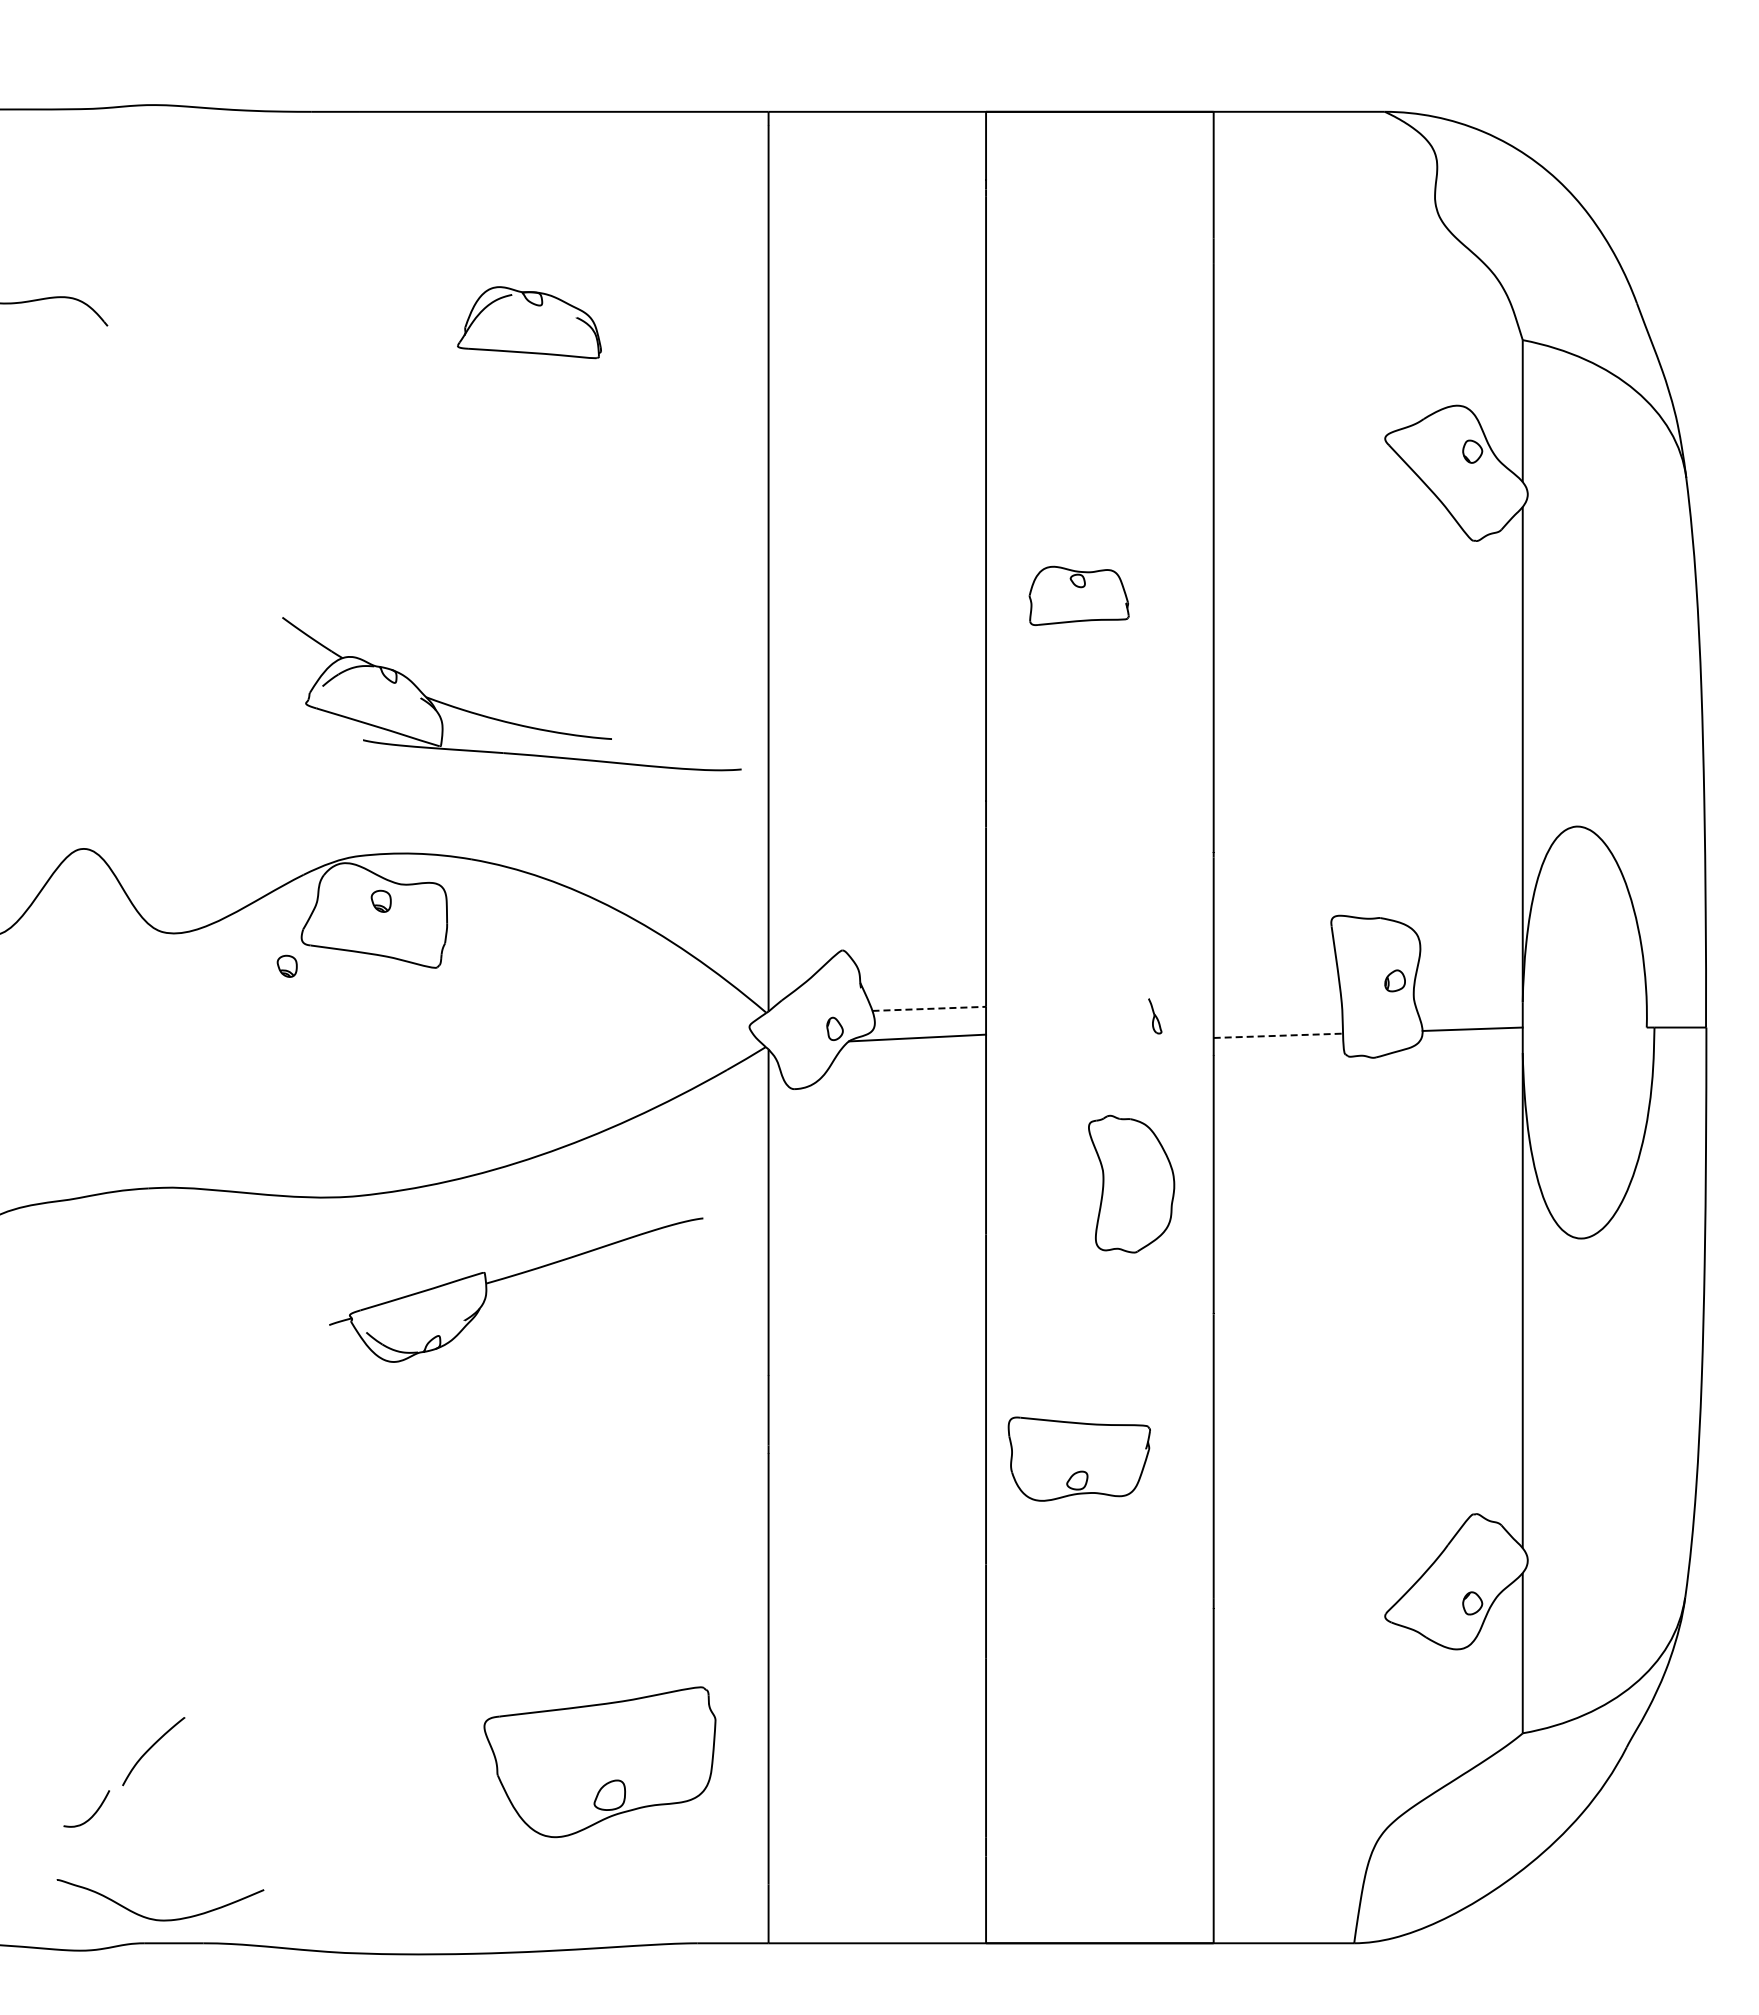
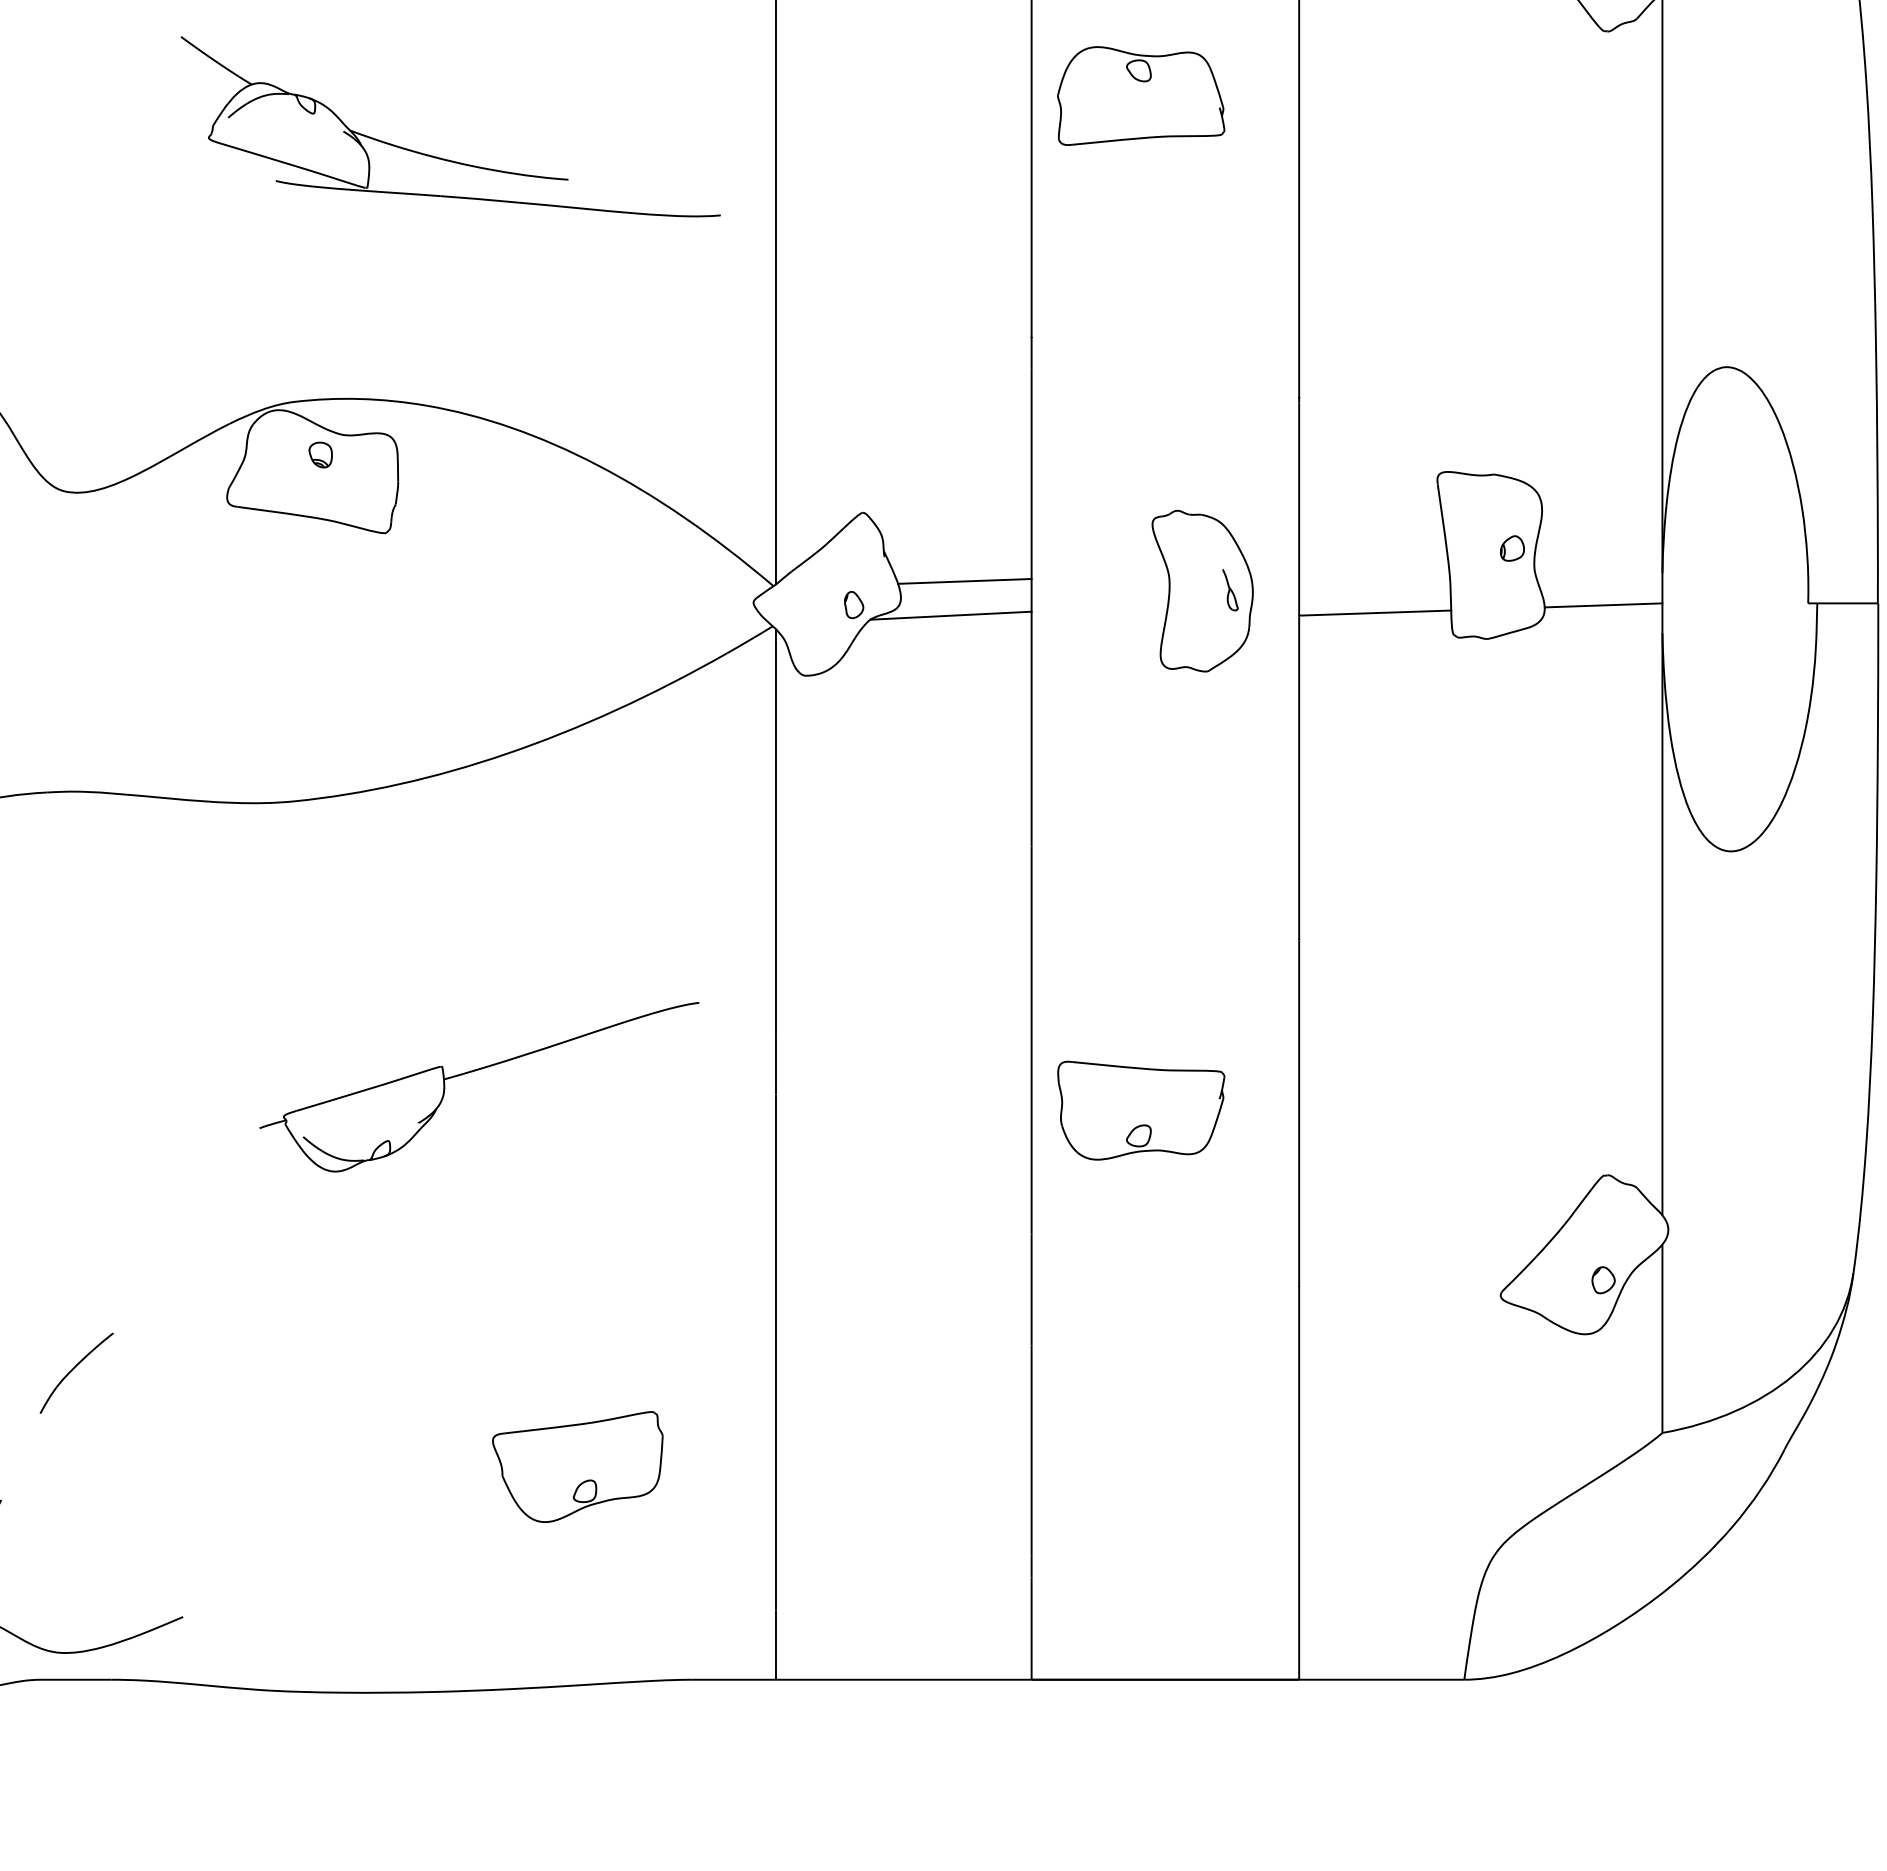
part: (1078, 595) -> (1140, 95), size x1.43
part: (505, 720) -> (443, 157), moved
part: (286, 965) -> (209, 530), removed
line: (929, 1008) -> (965, 580), dashed -> solid
line: (1278, 1035) -> (1375, 612), dashed -> solid
part: (1131, 1183) -> (1202, 590), moved
part: (511, 1277) -> (473, 1072), moved
curve: (151, 1748) -> (74, 1369), moved
part: (599, 1762) -> (577, 1467), size x0.62

